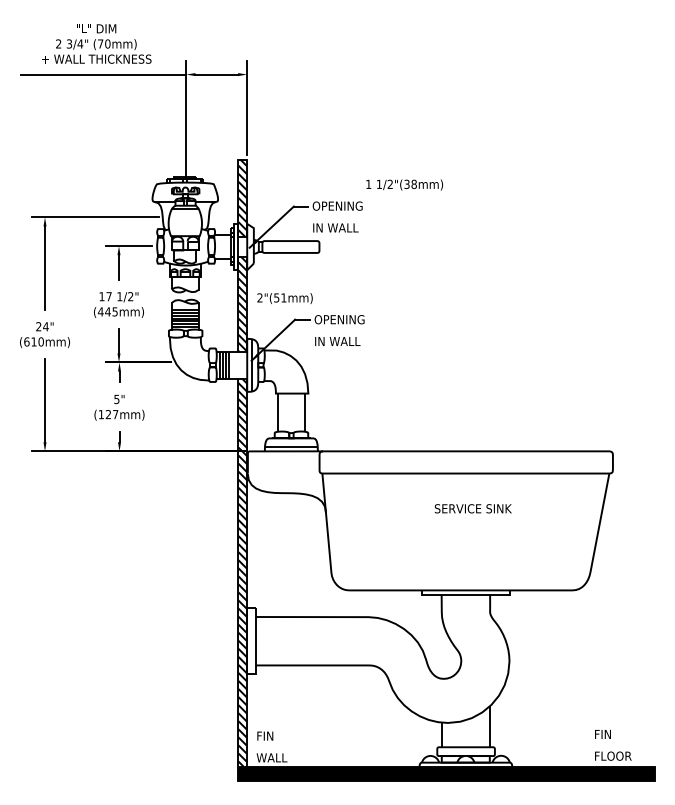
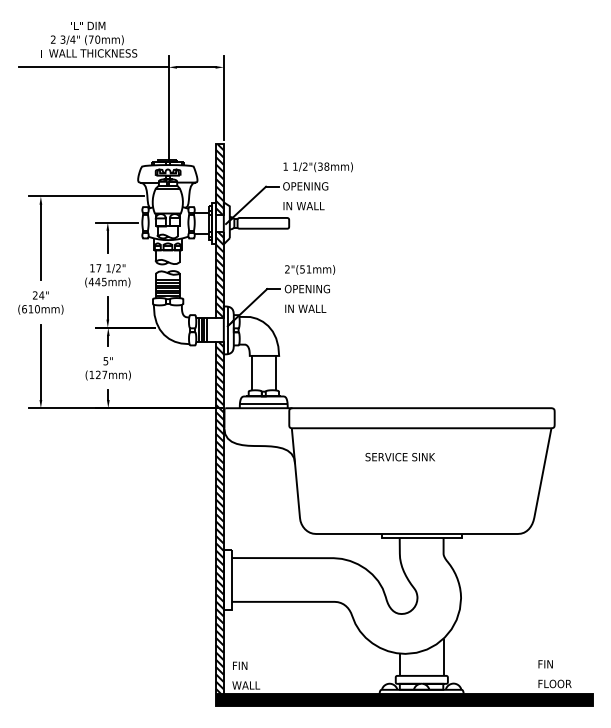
text: (403, 185) -> (317, 167), moved
text: (285, 298) -> (310, 269), moved
text: (472, 509) -> (399, 457), moved

